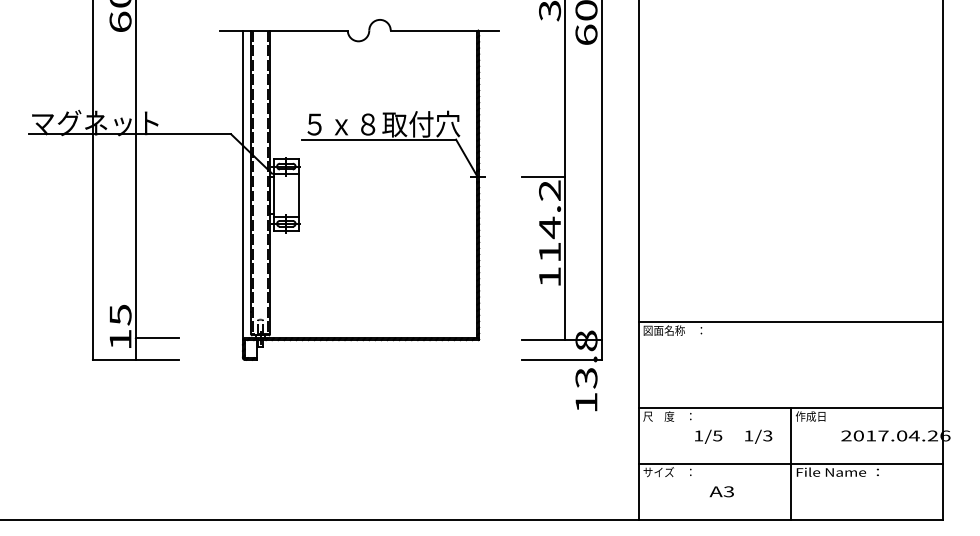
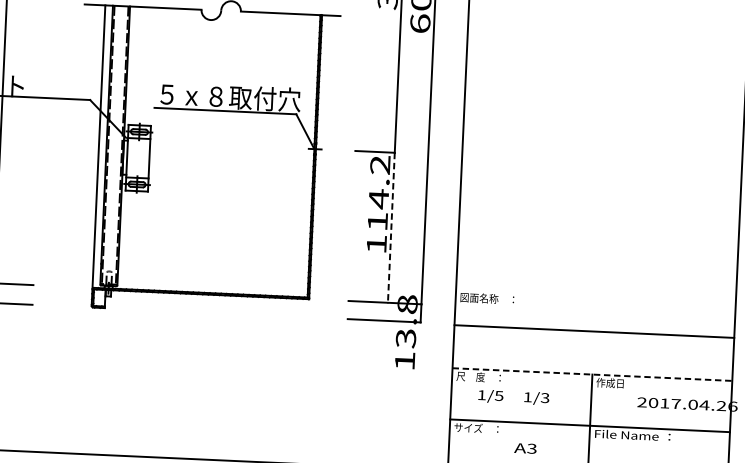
line: (565, 258) -> (391, 227), solid -> dashed
line: (790, 322) -> (593, 331), moved
line: (791, 408) -> (592, 374), solid -> dashed
text: (733, 436) -> (513, 397), moved

